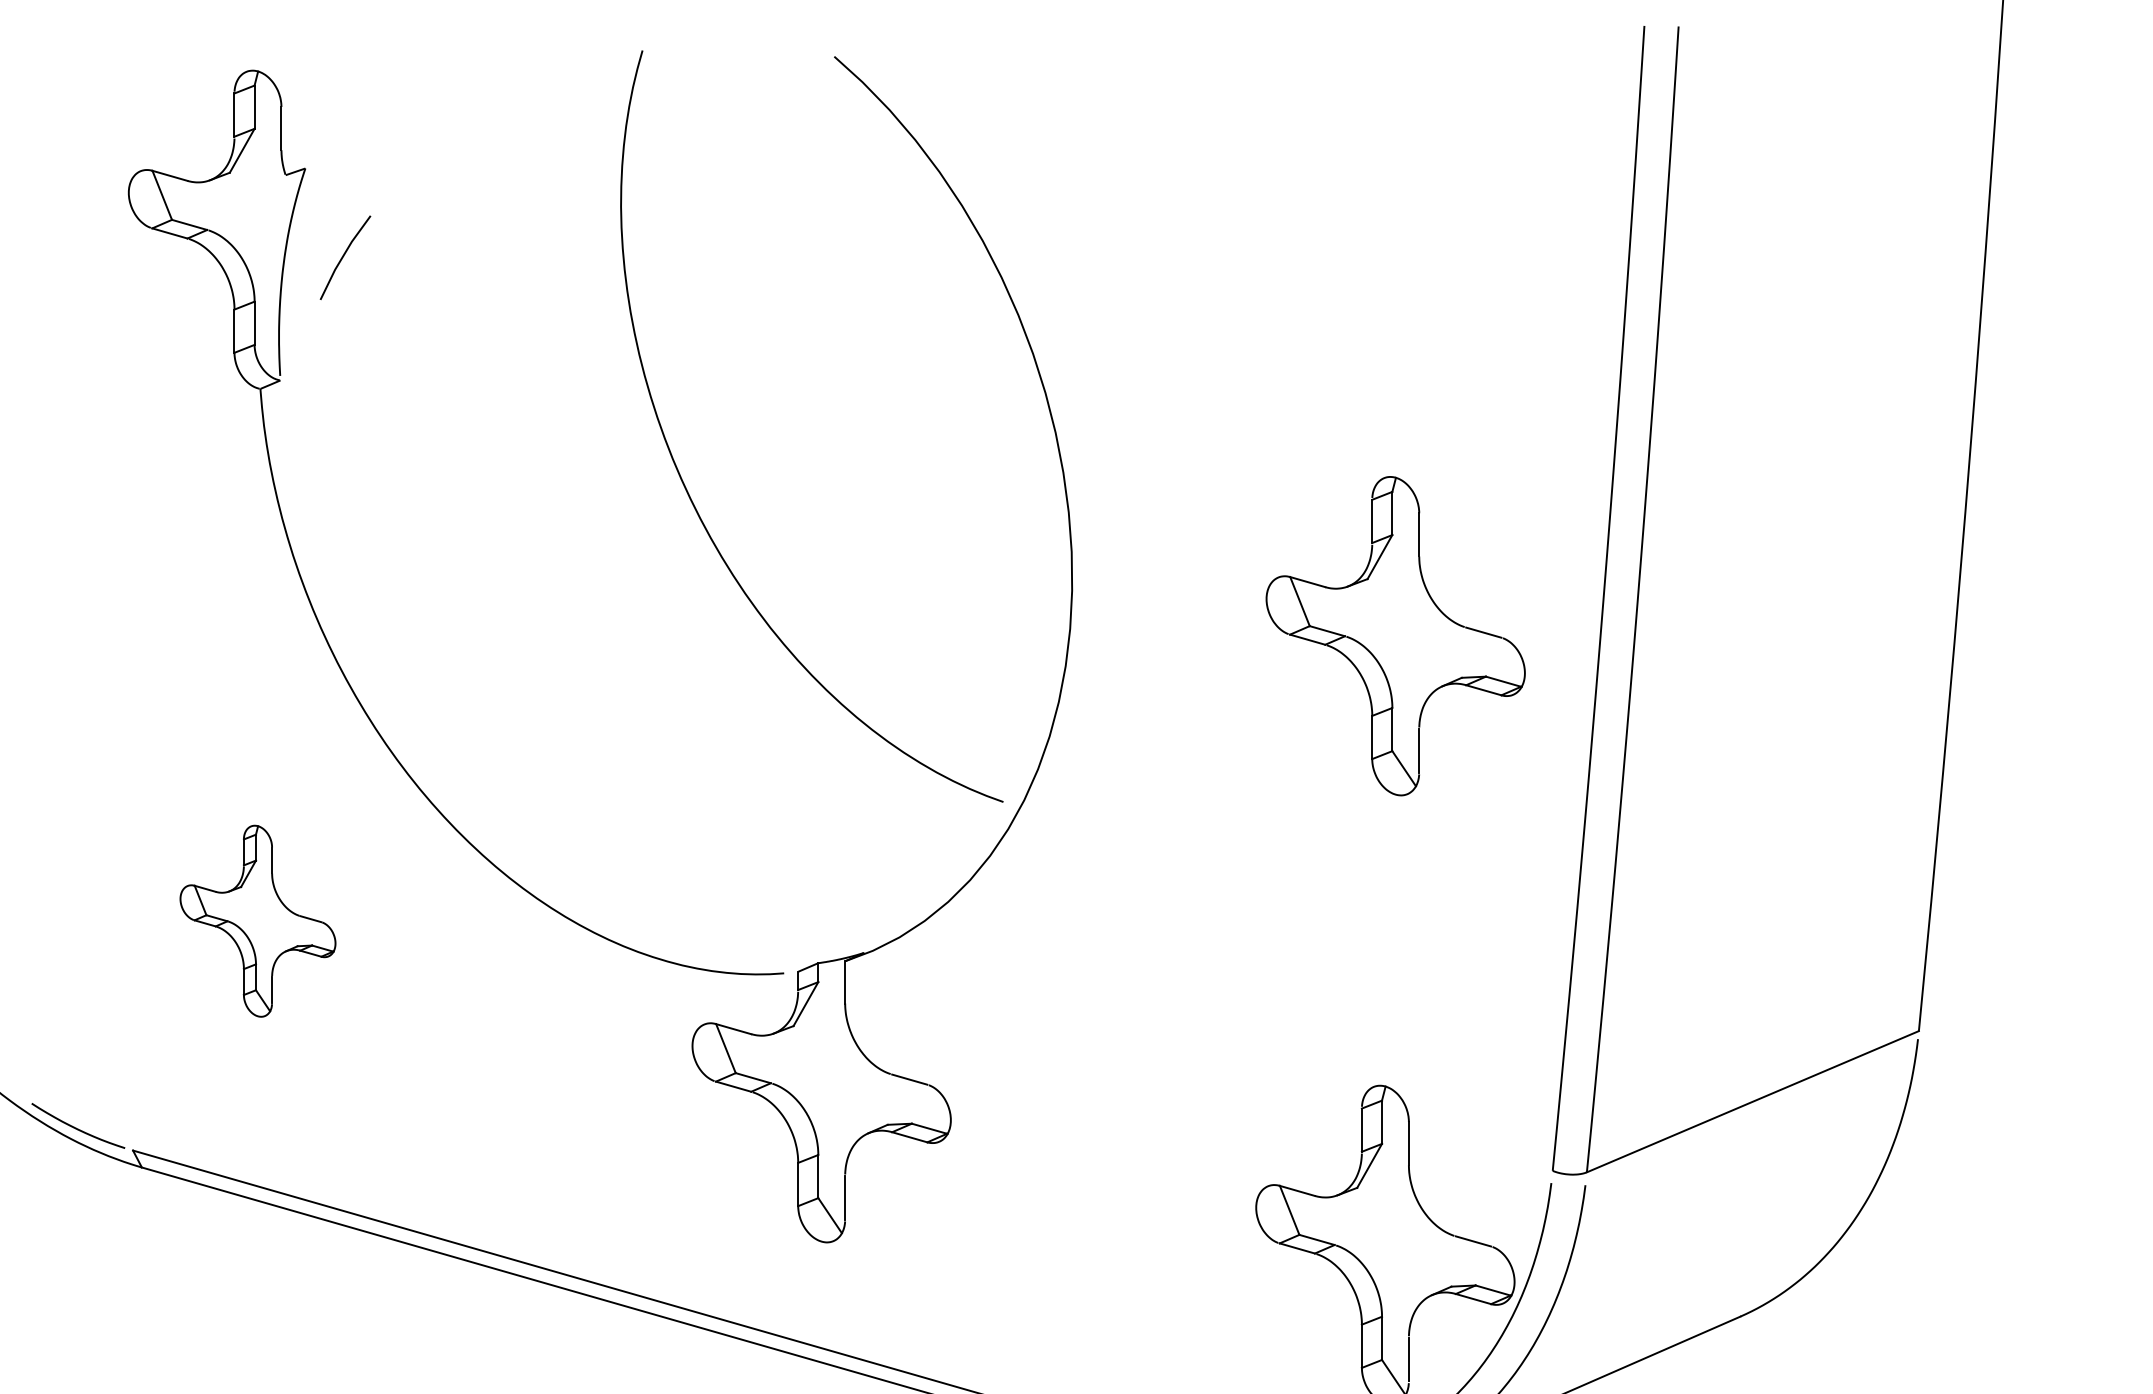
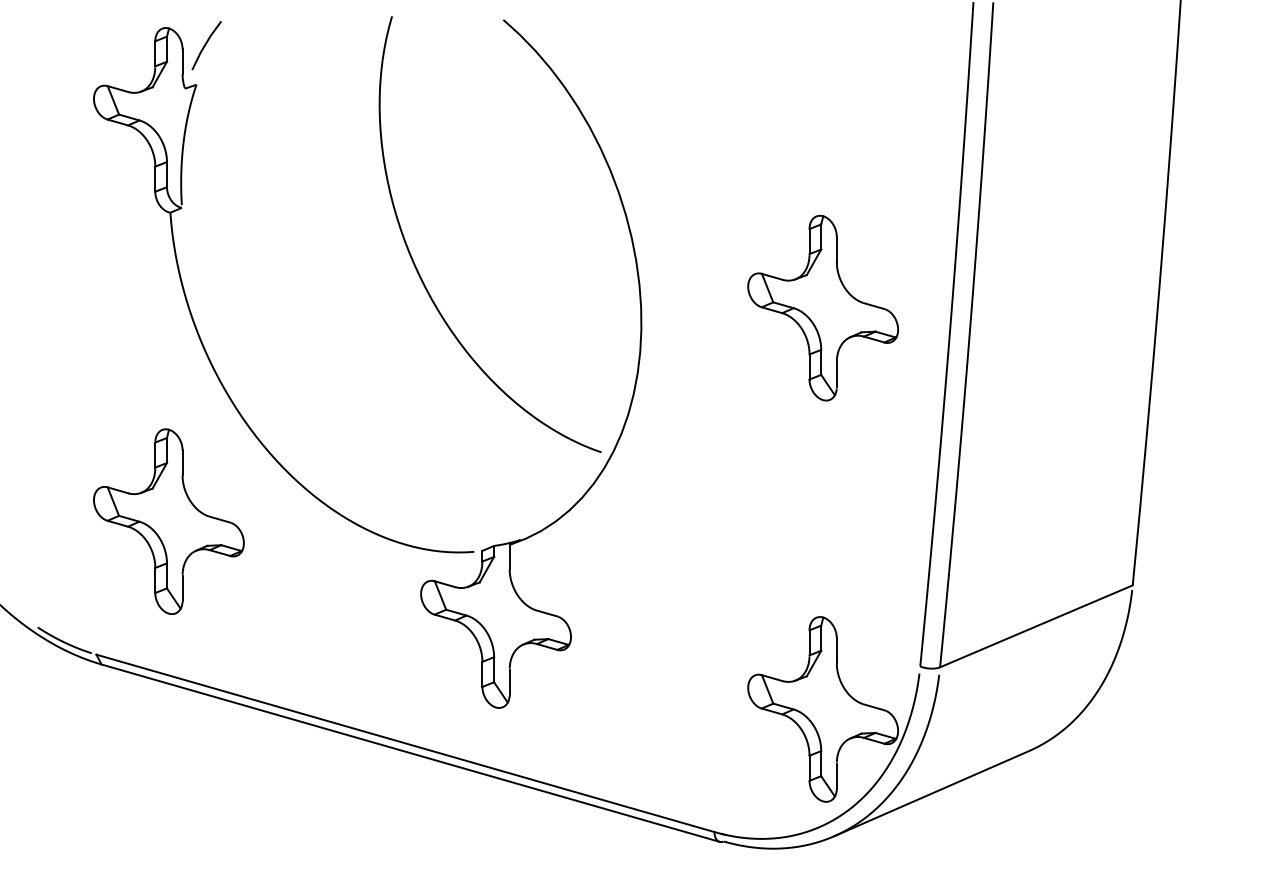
line: (345, 255) -> (206, 44), moved
part: (1394, 634) -> (822, 307), moved
part: (257, 921) -> (168, 521), size x1.67

